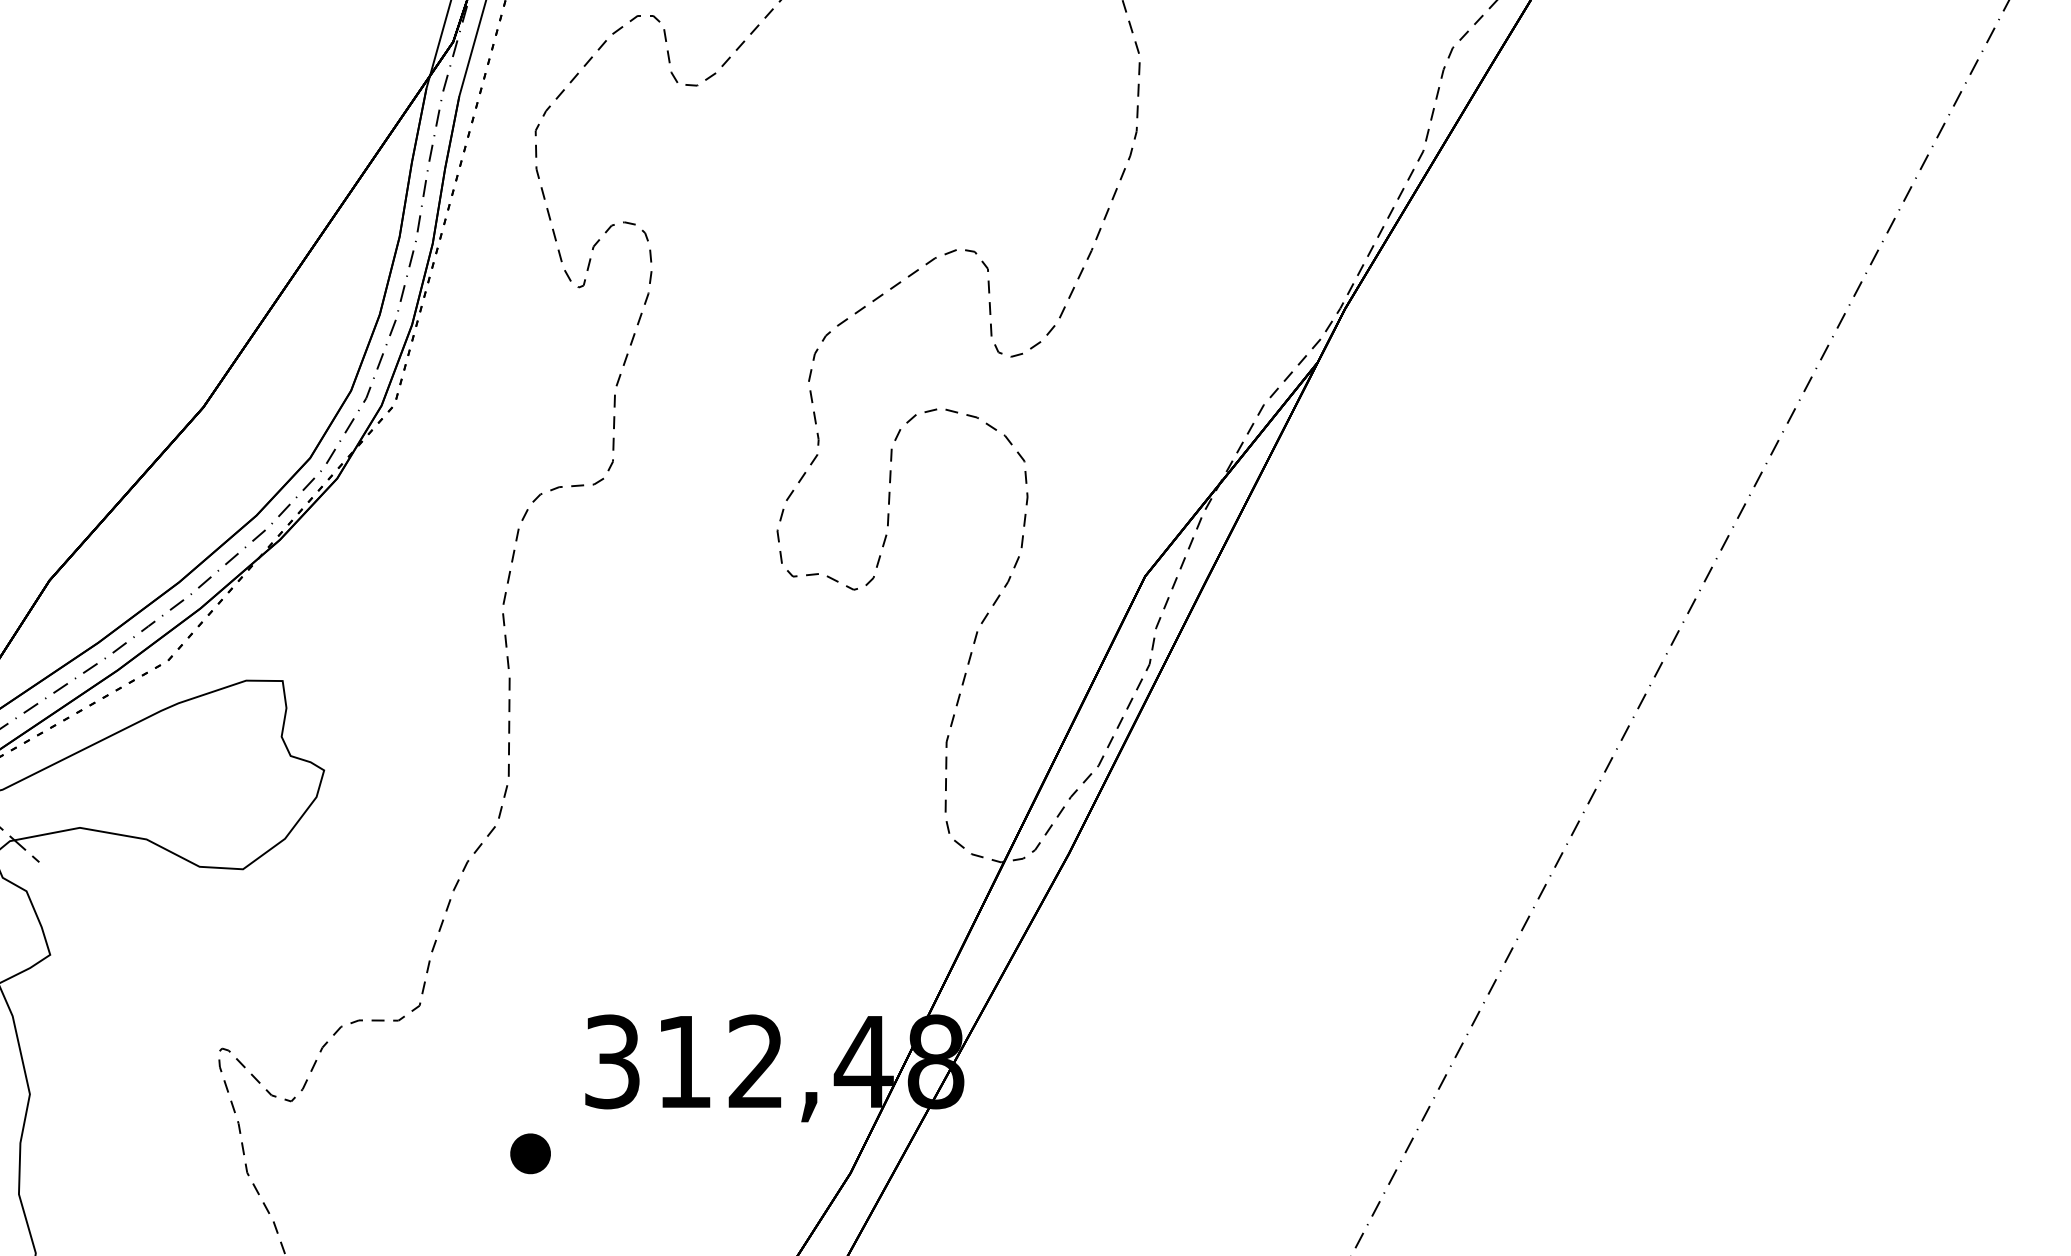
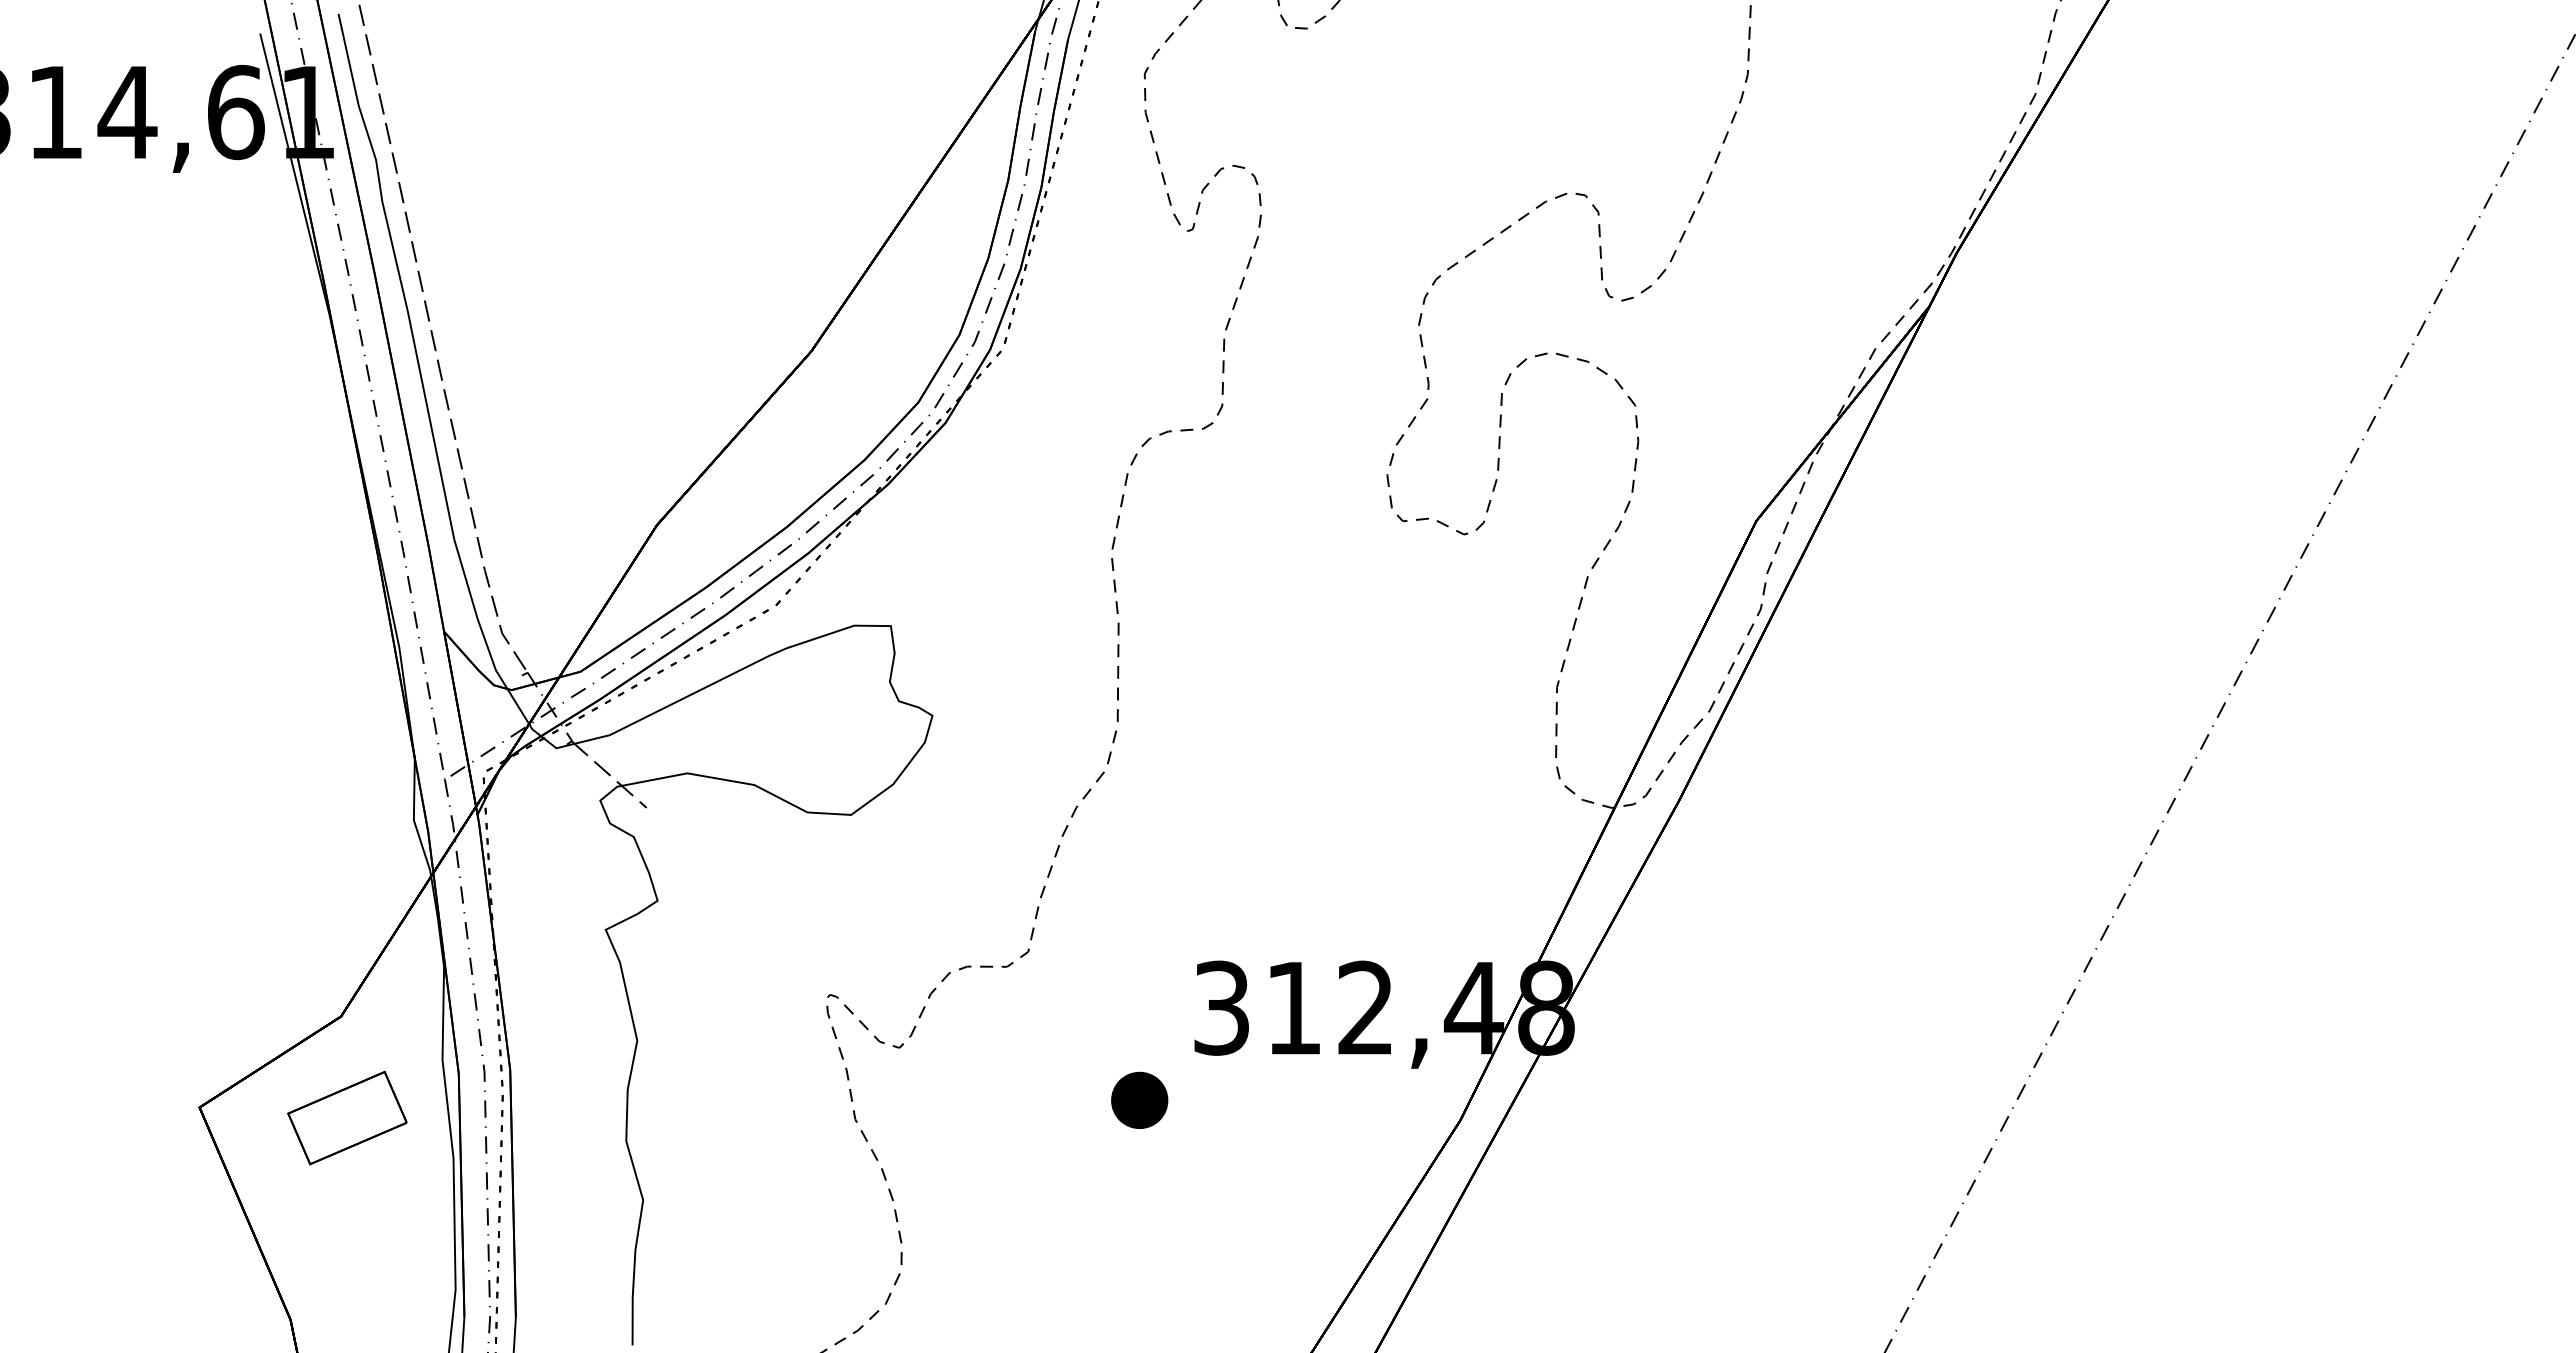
part: (530, 1153) -> (1139, 1100), size x1.4

